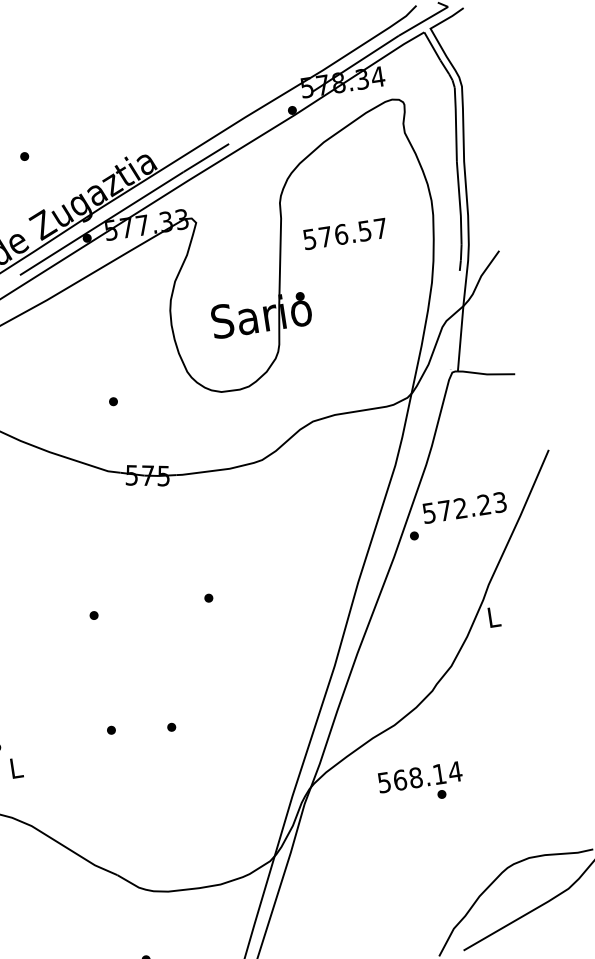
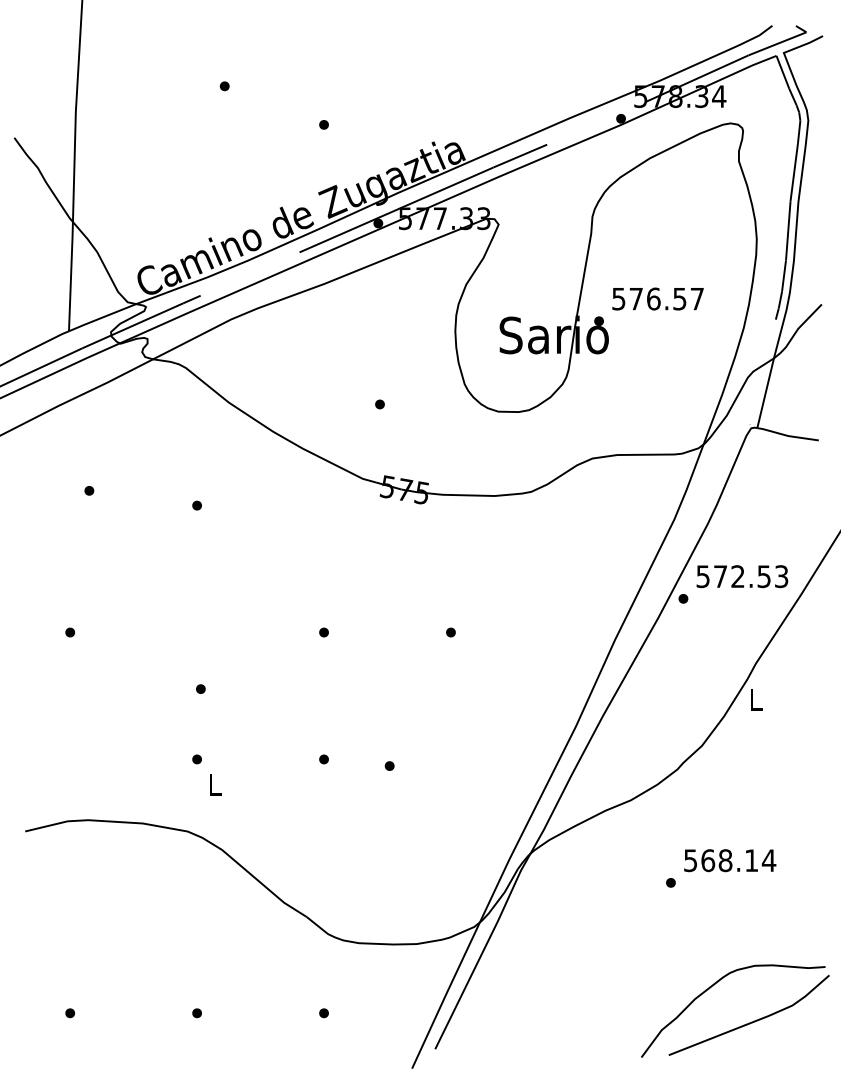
text: (344, 233) -> (657, 298), moved
text: (483, 504) -> (763, 576), 572.23 -> 572.53
text: (420, 777) -> (730, 860), moved

